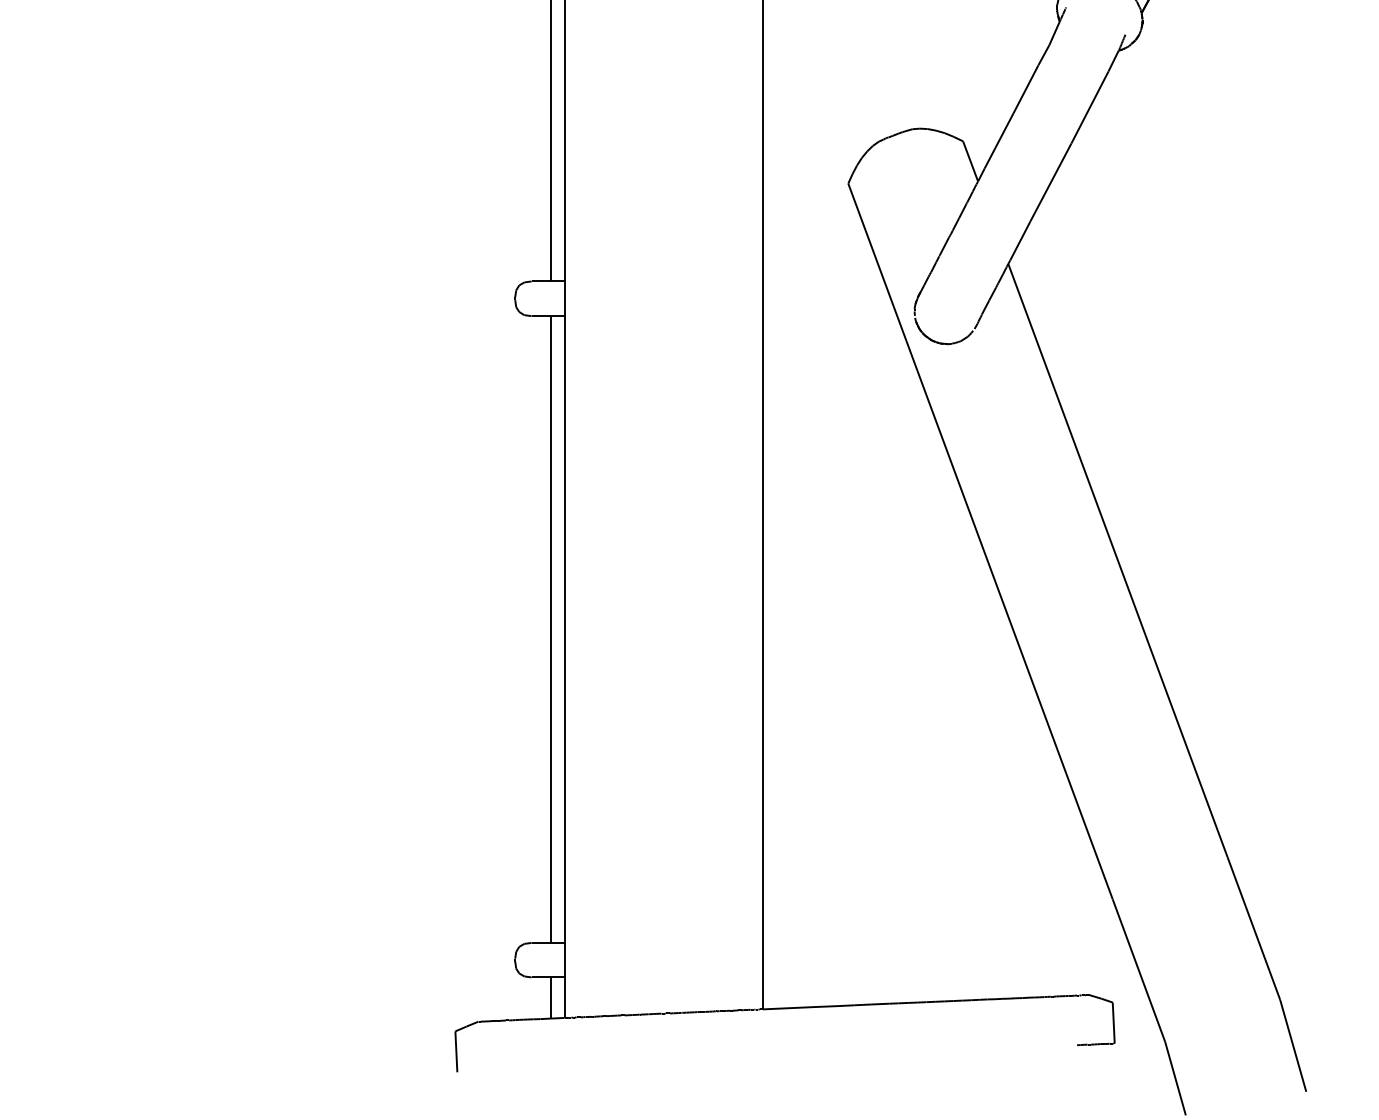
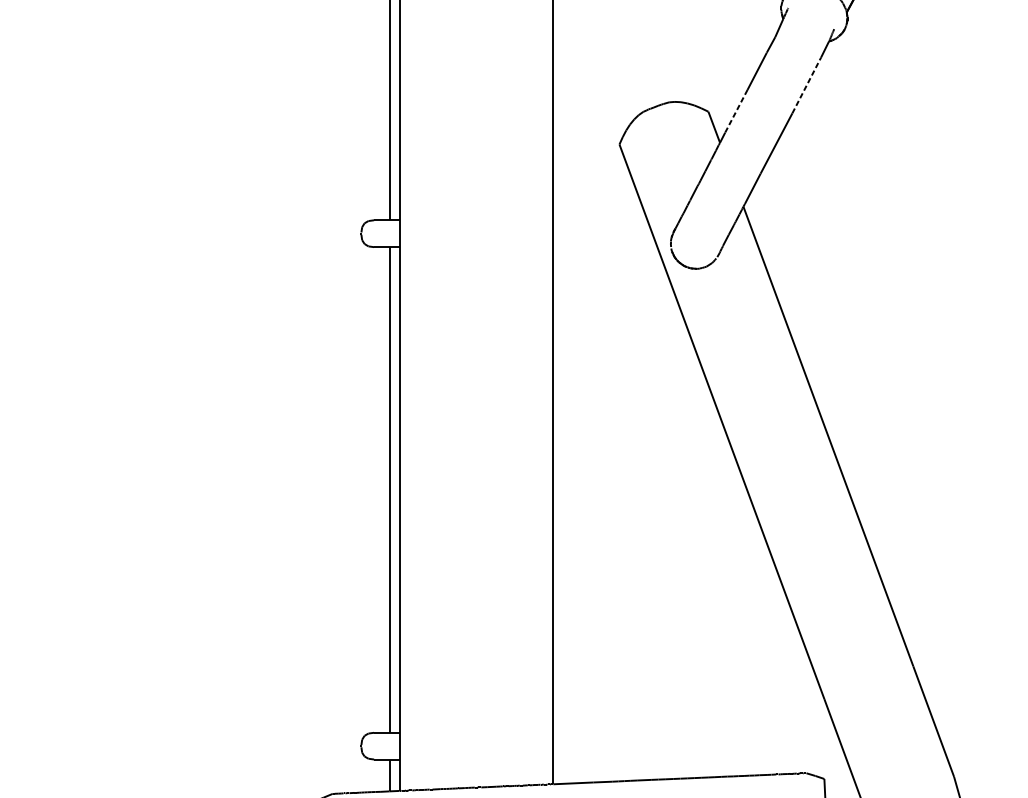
line: (1090, 107) -> (807, 85), solid -> dashed
line: (998, 141) -> (735, 111), solid -> dashed

